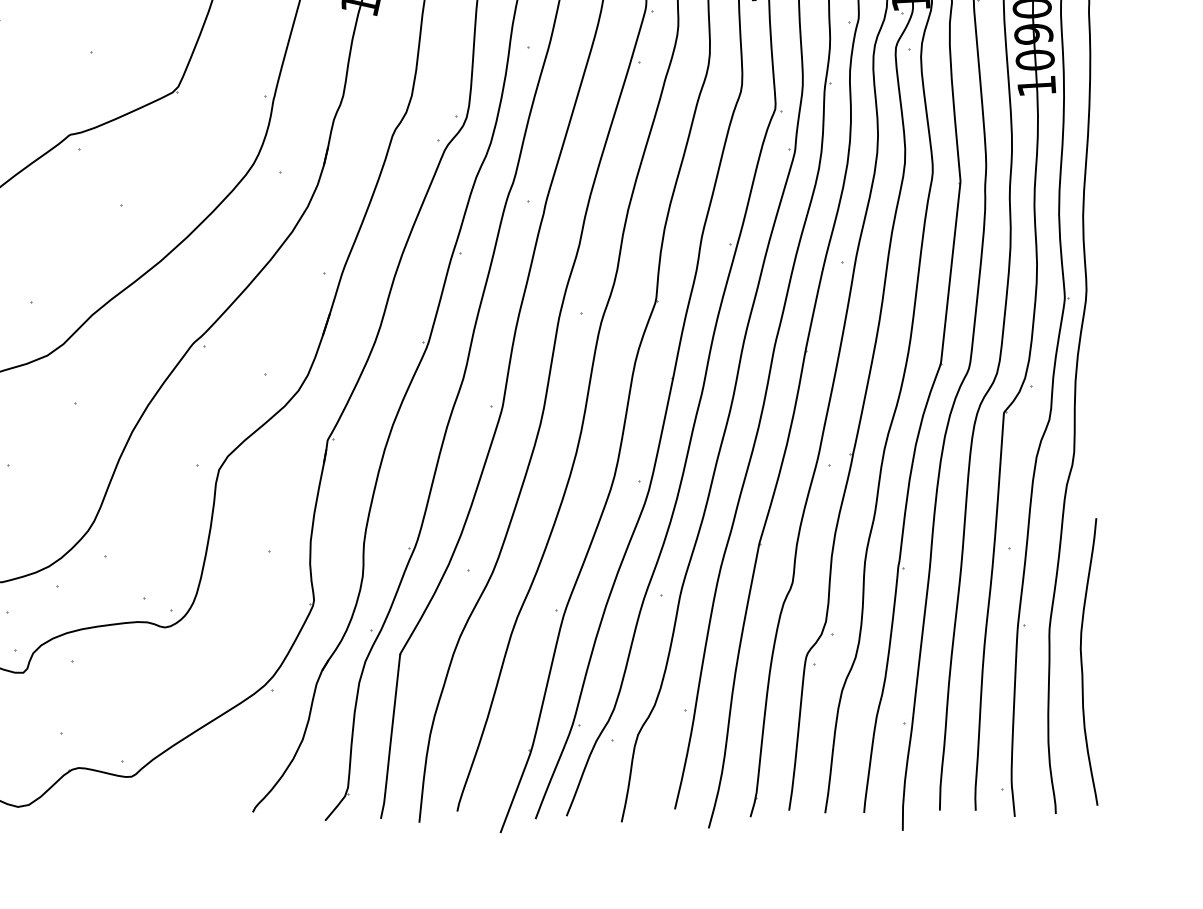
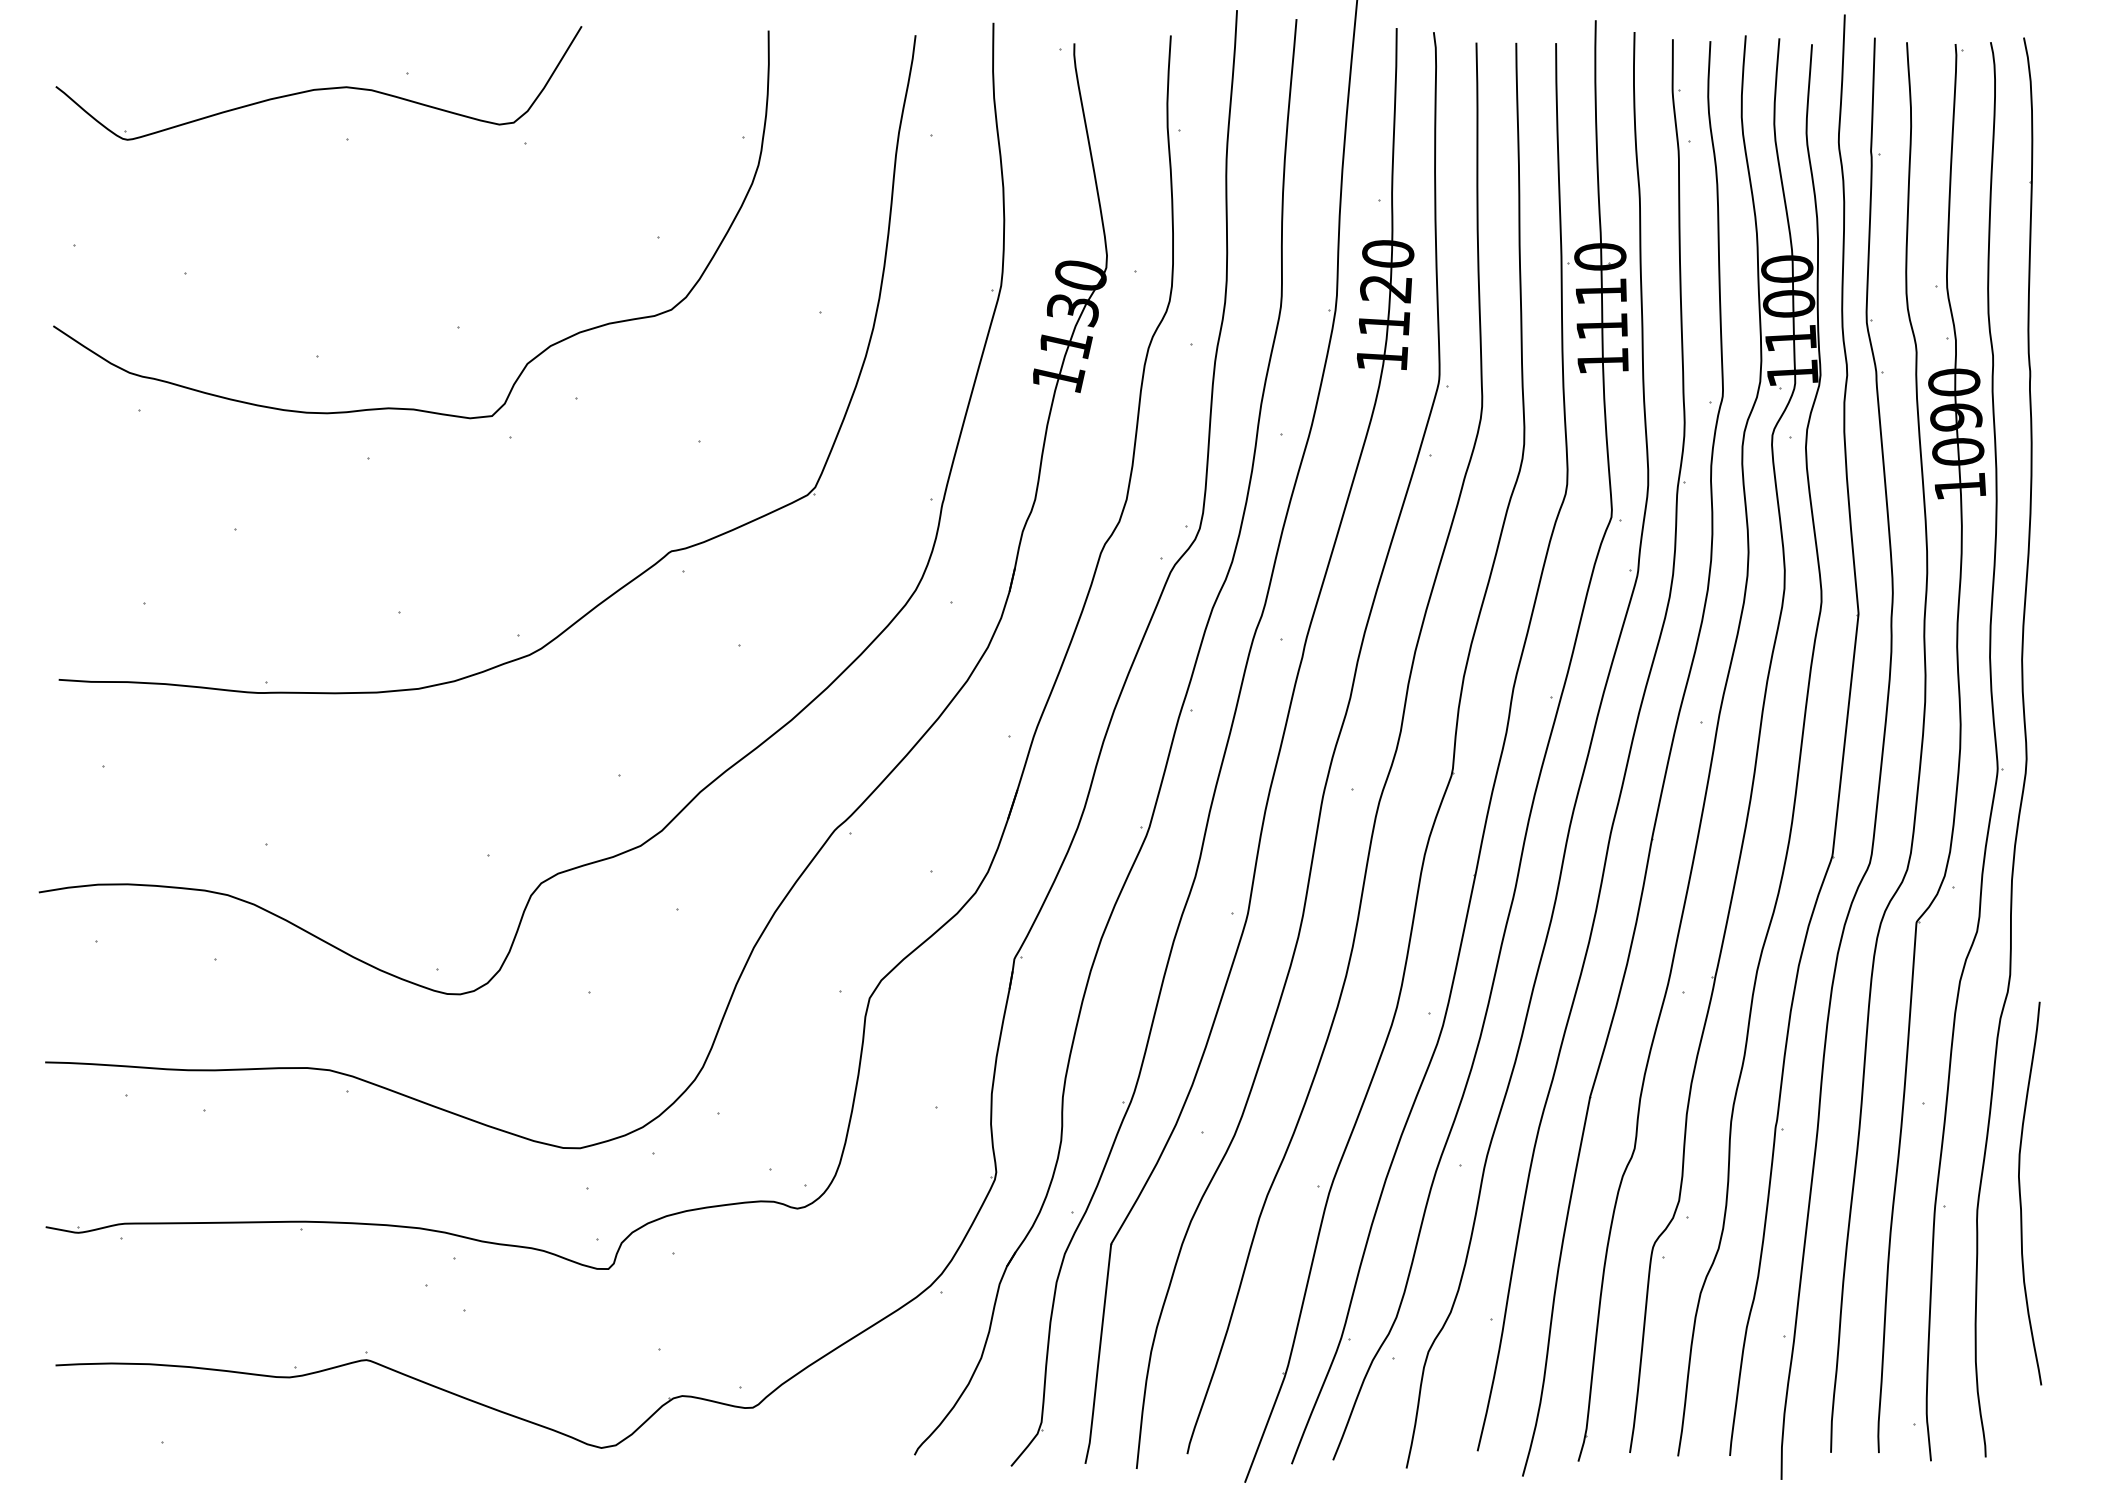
curve: (1082, 664) -> (2021, 1197), moved

